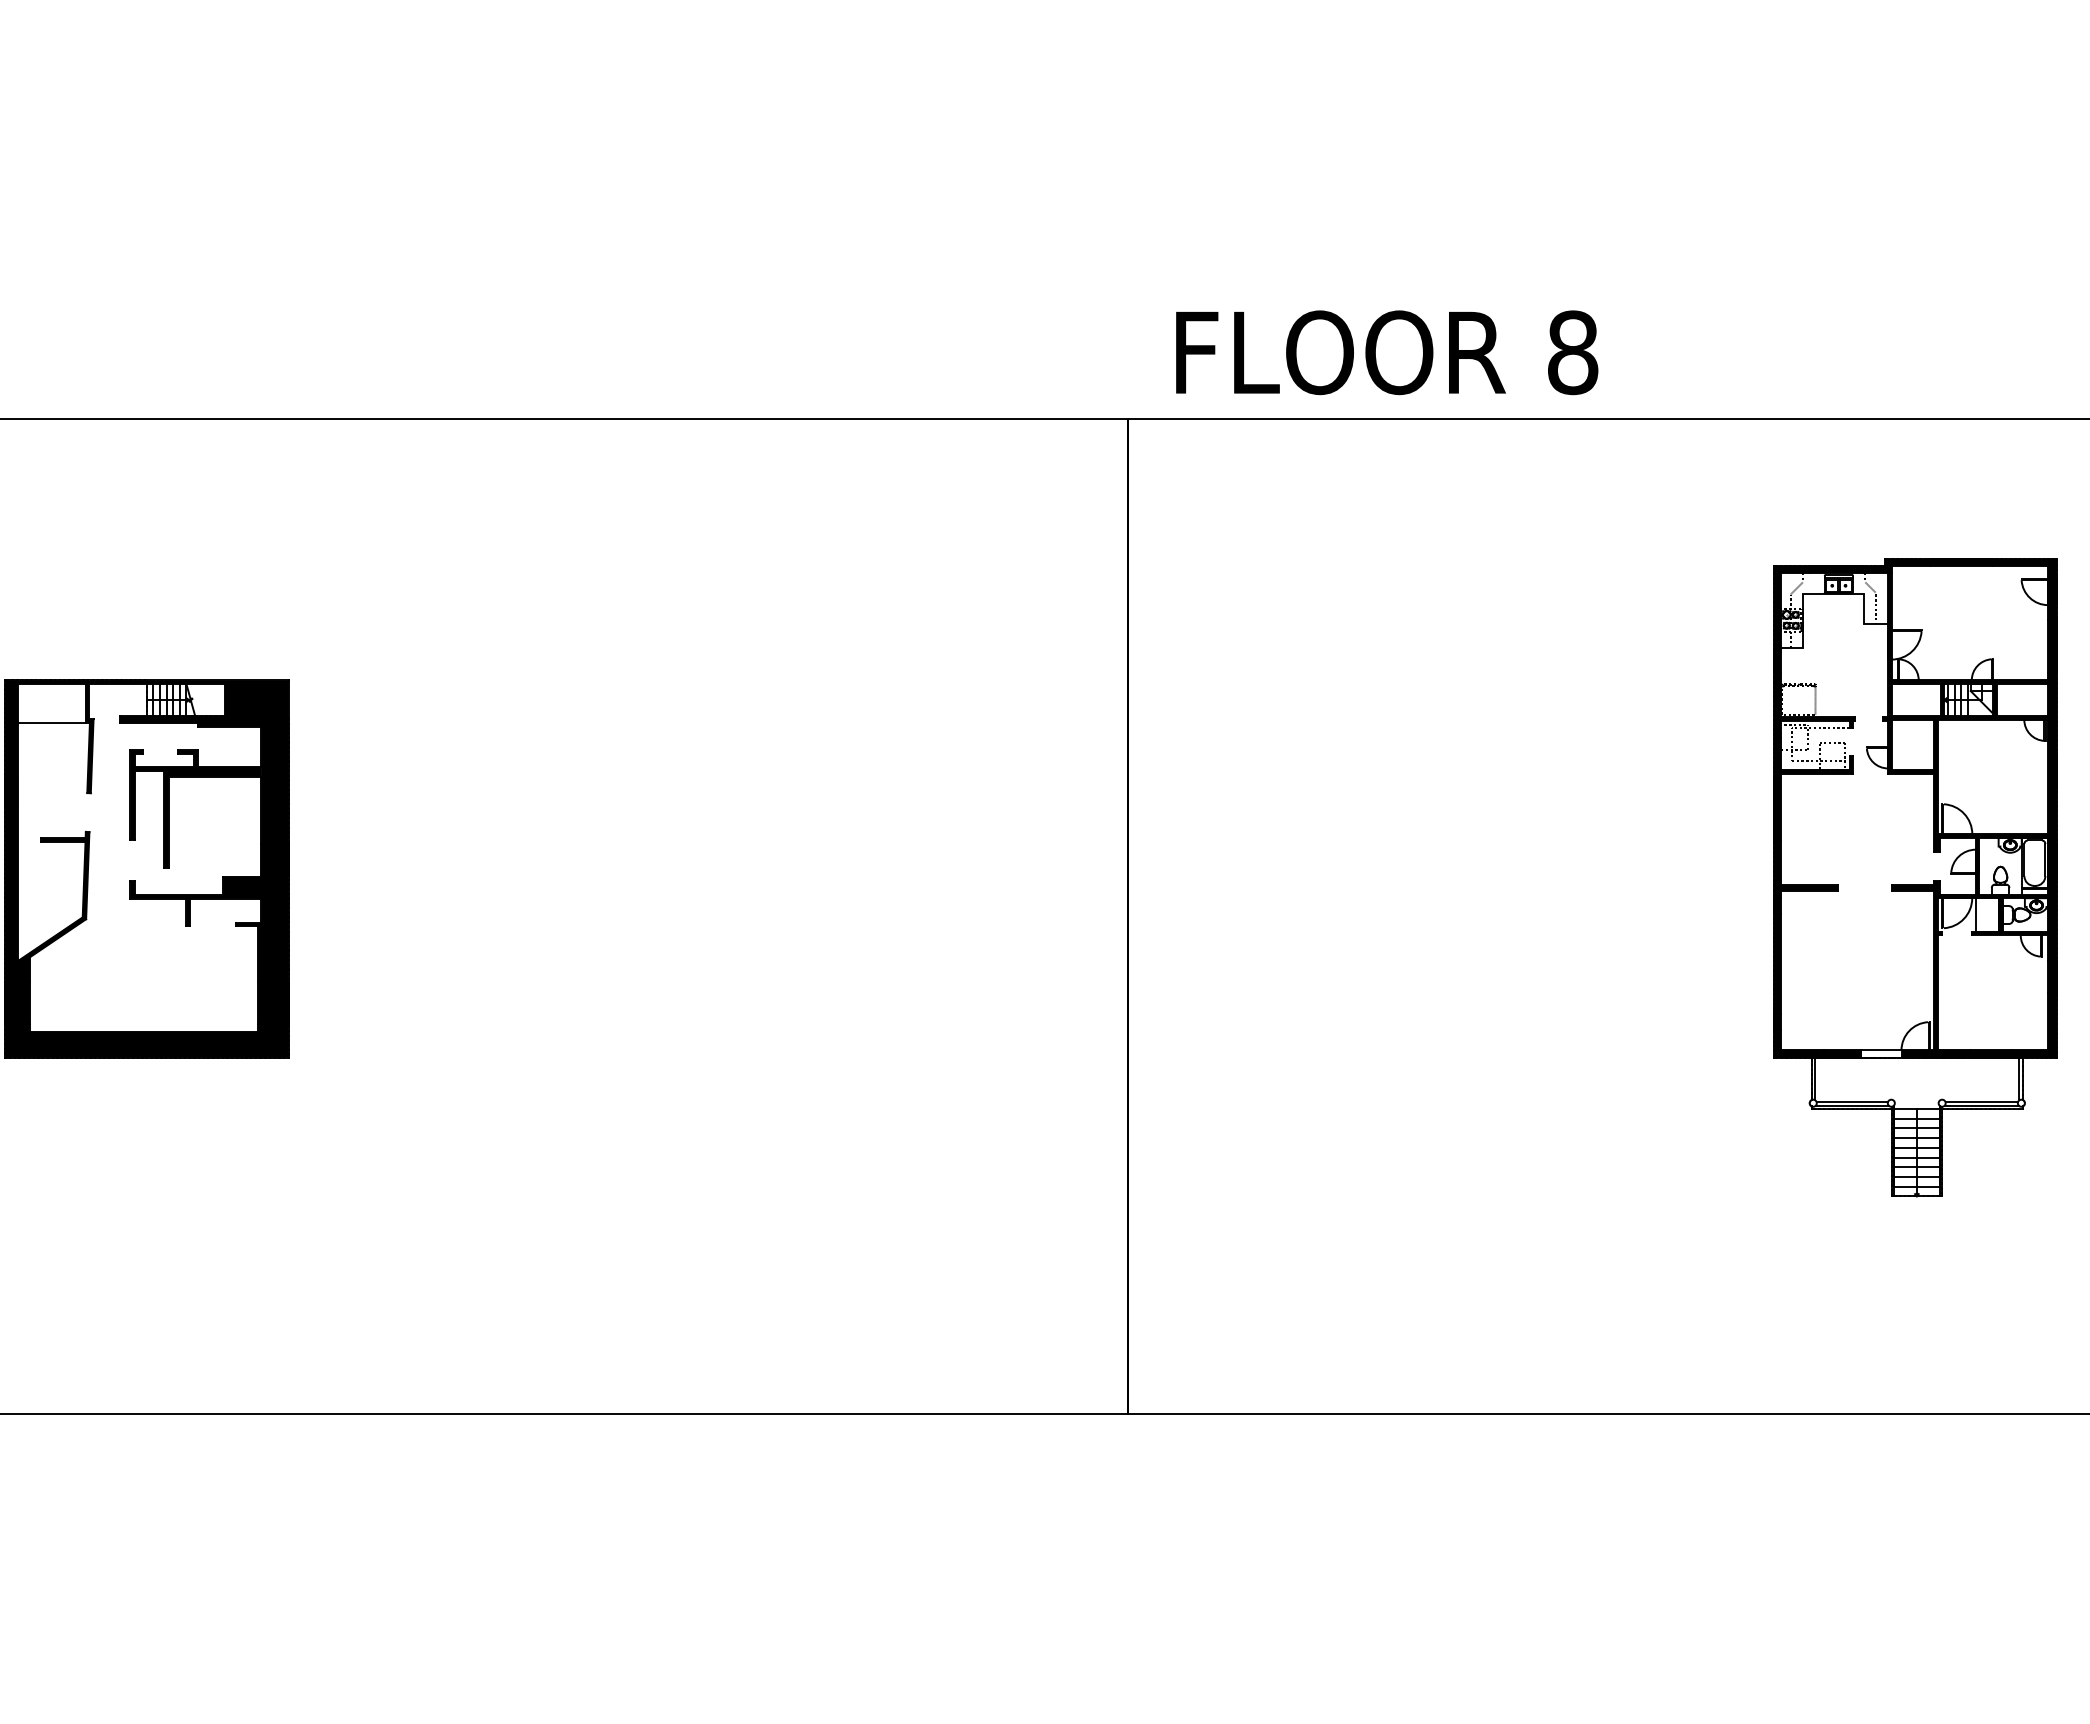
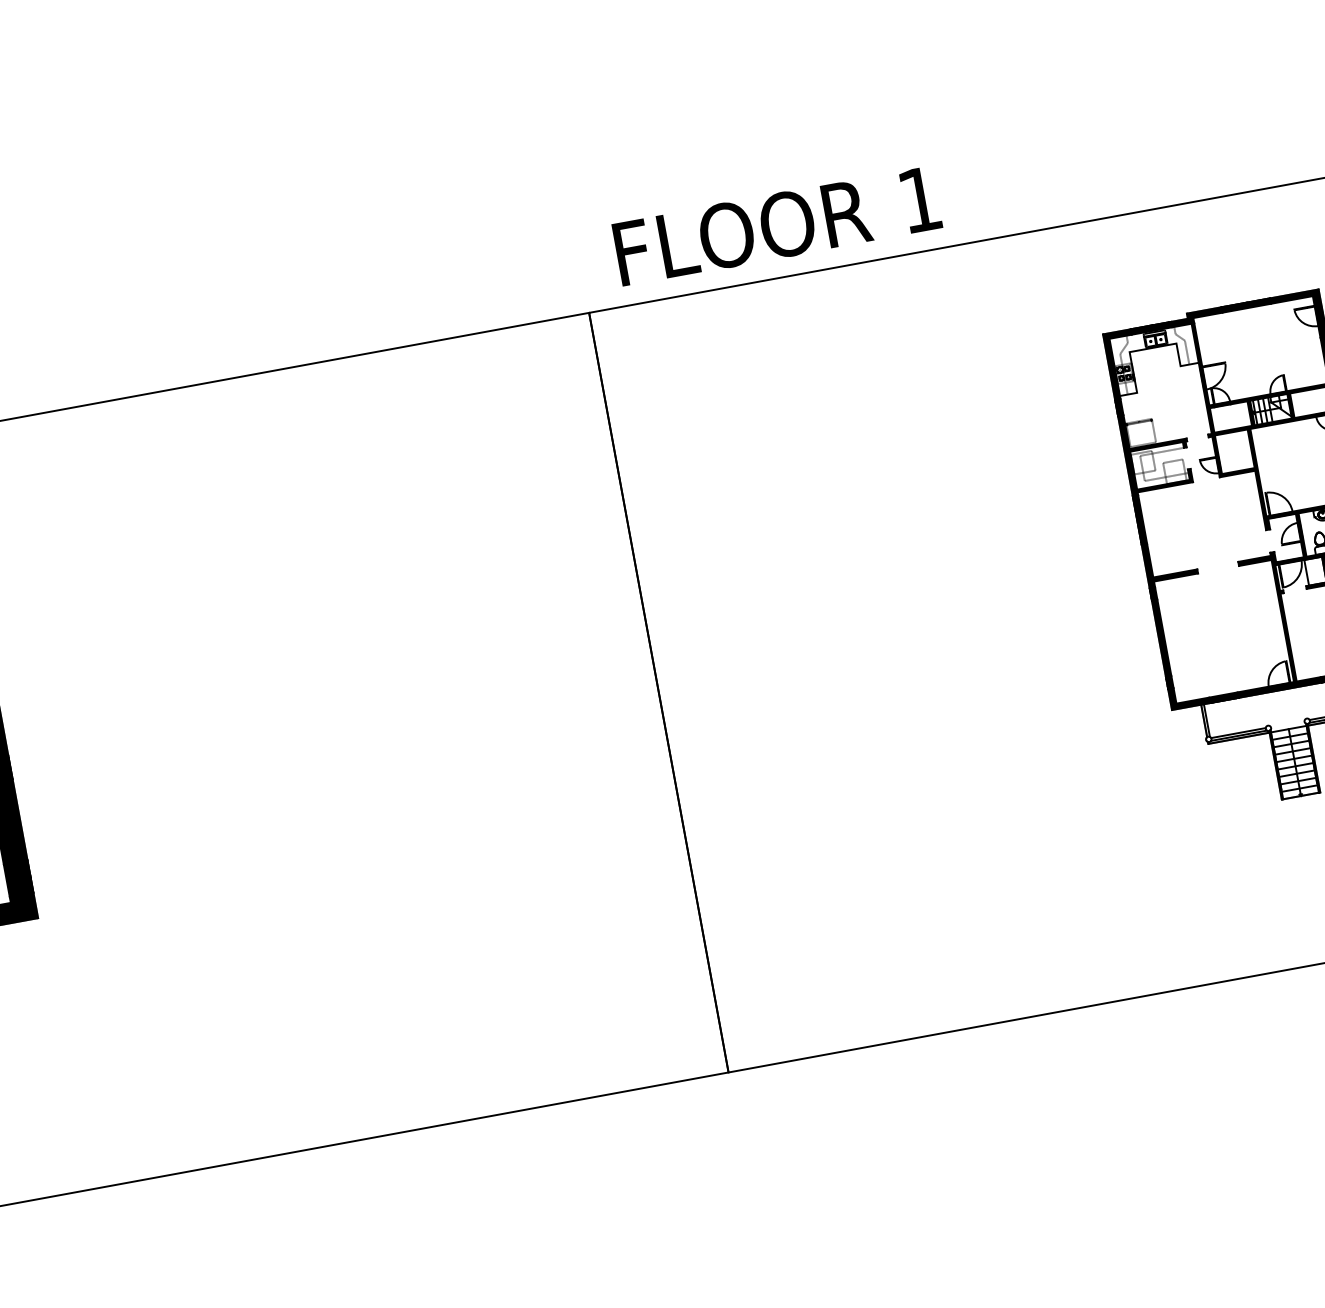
text: (1573, 352) -> (920, 199), 8 -> 1
fill: (1880, 1053) -> (1253, 691), added

